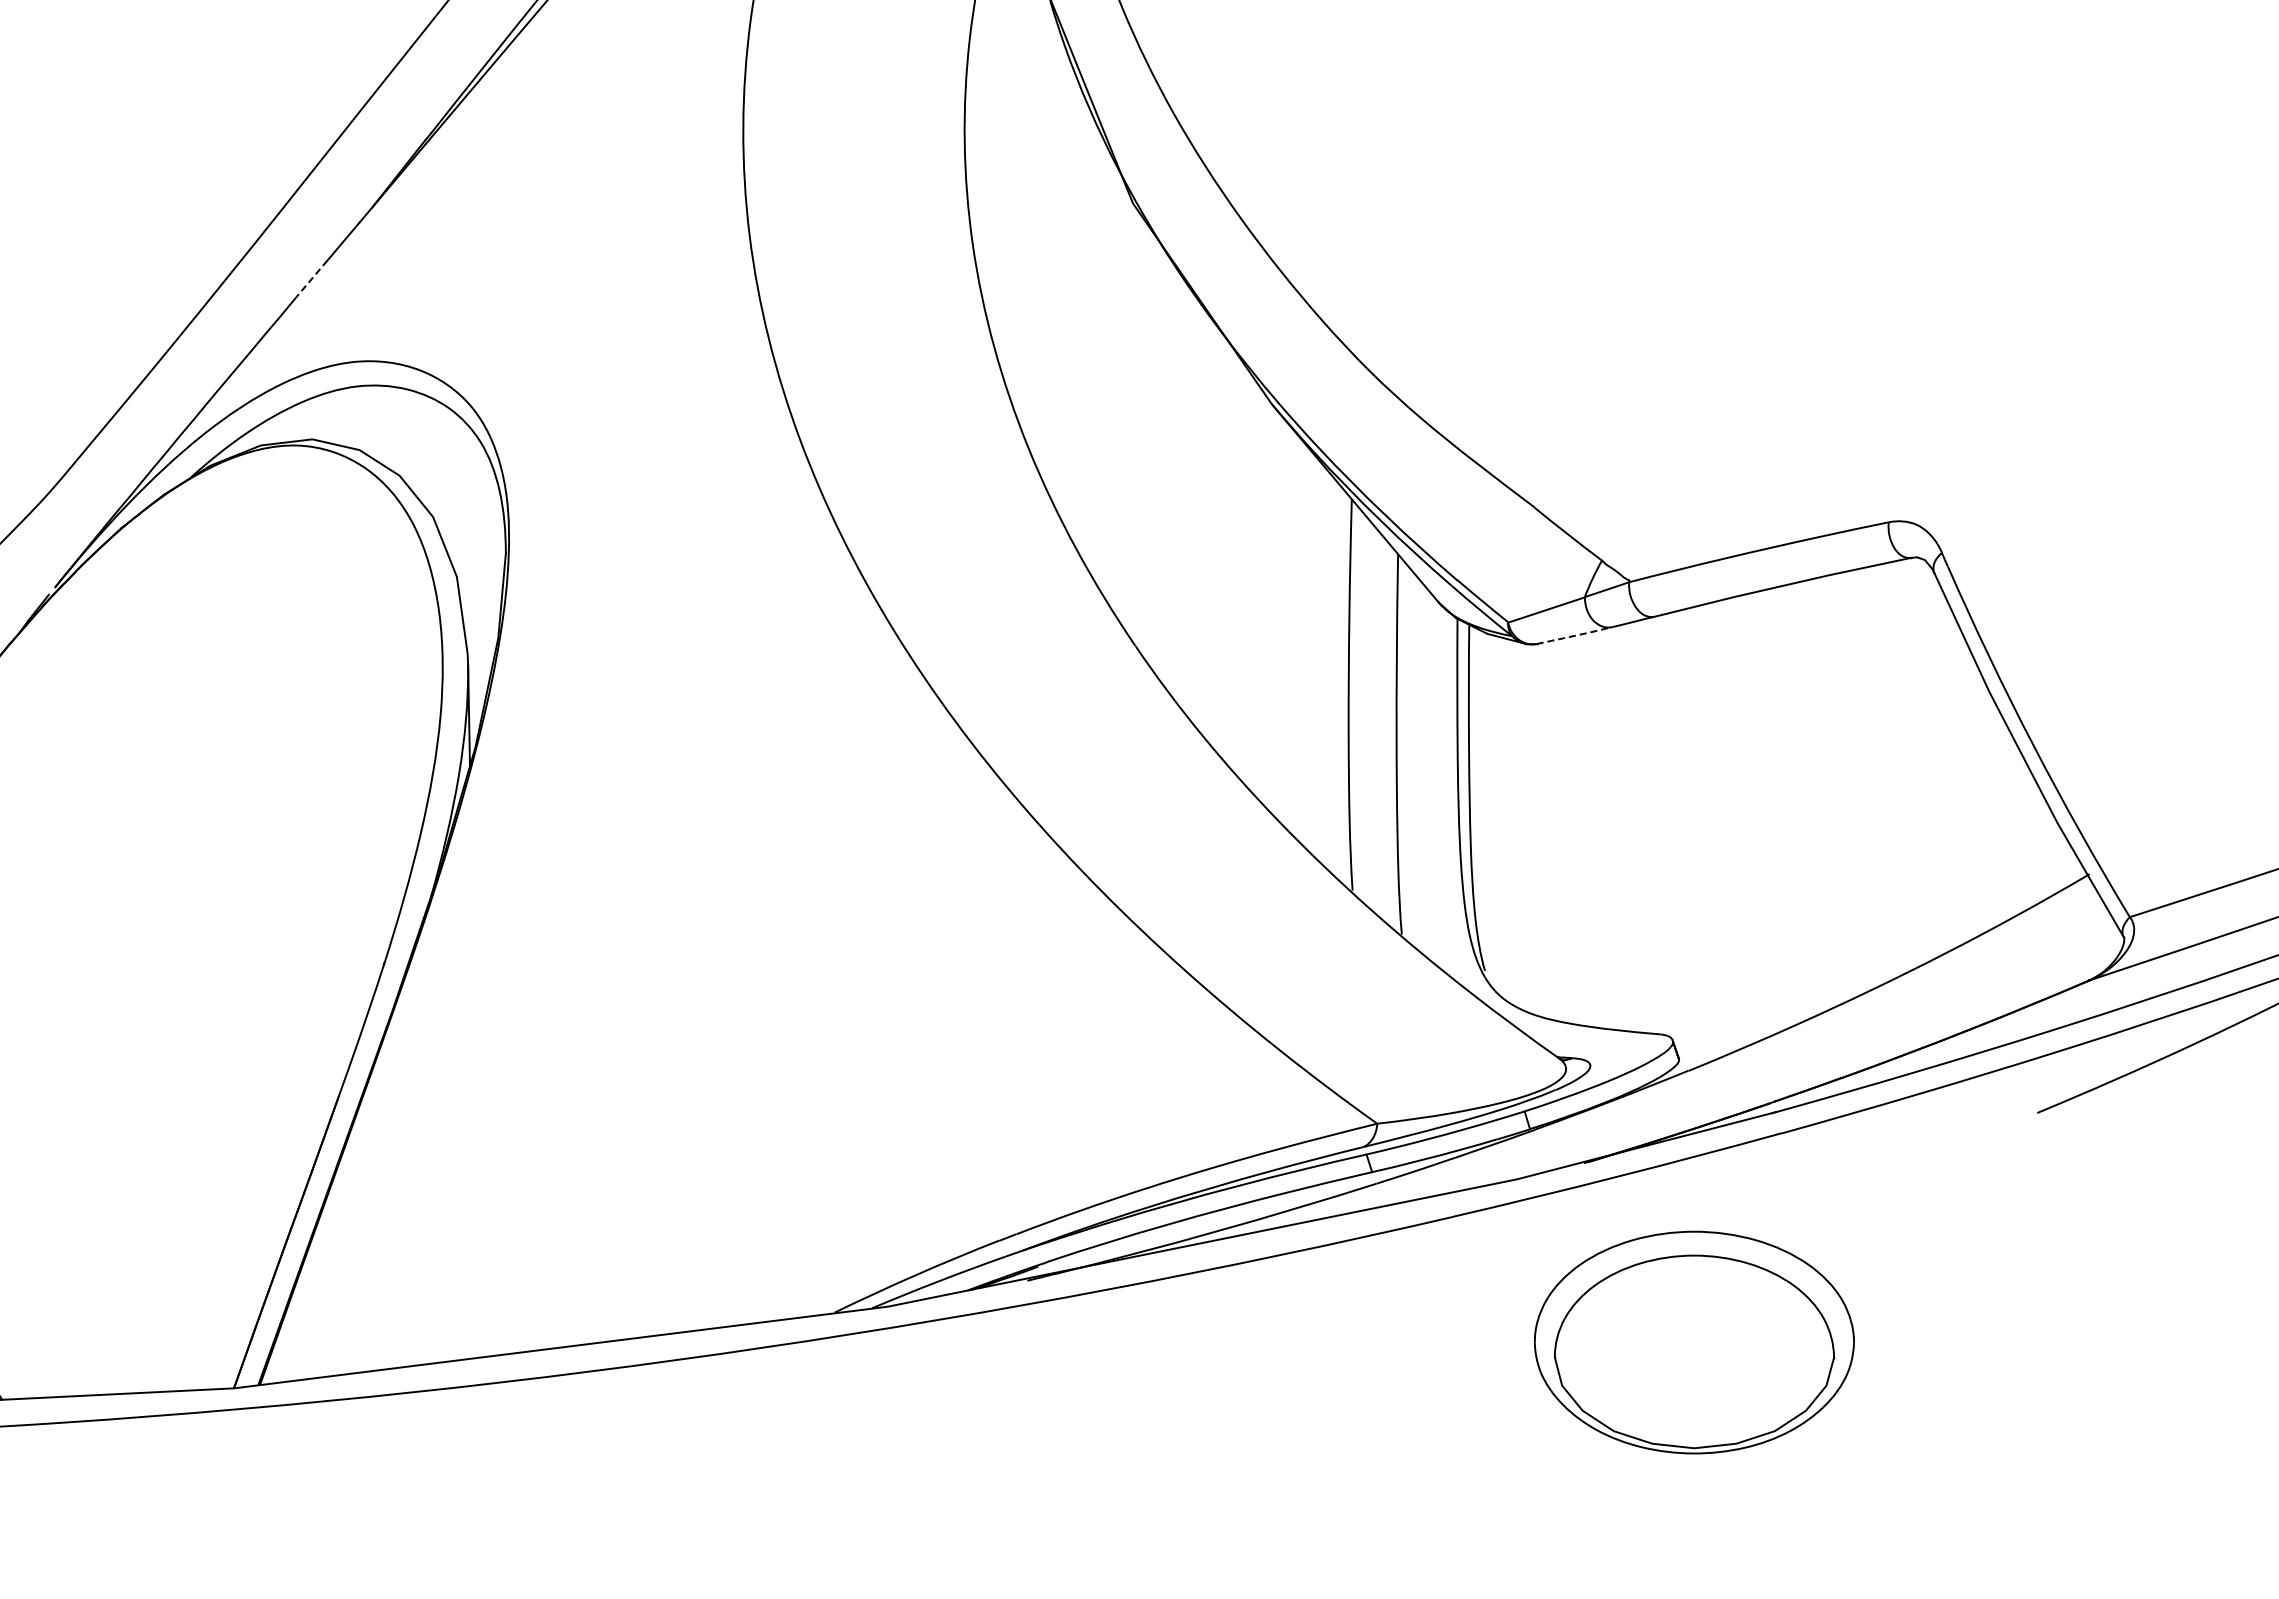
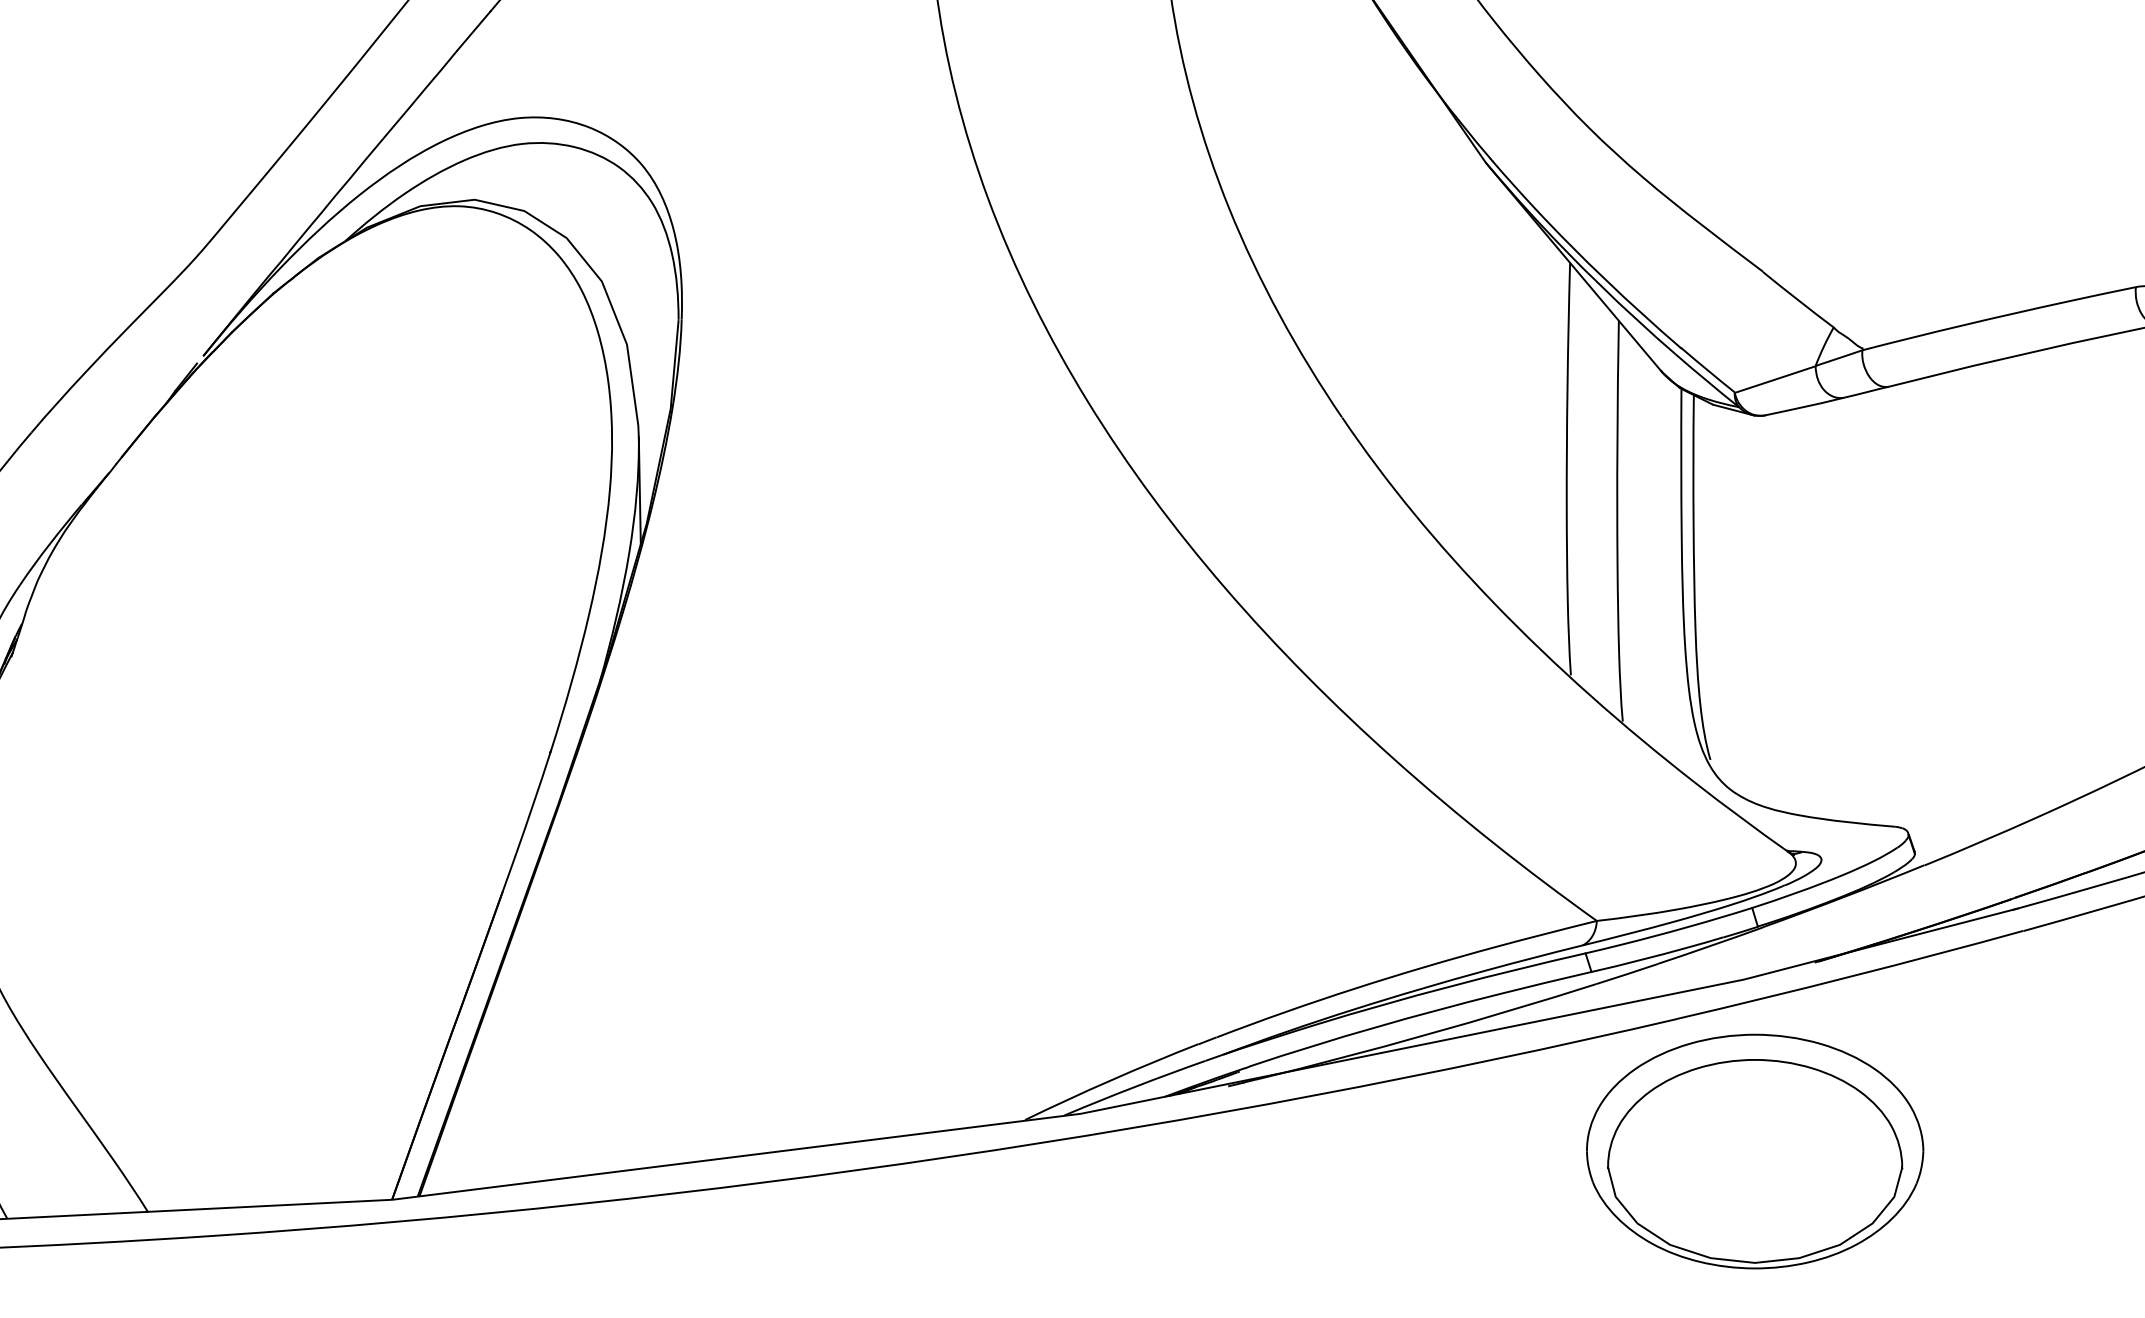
line: (311, 279) -> (473, 31), dashed -> solid
line: (1574, 635) -> (1804, 406), dashed -> solid
part: (1694, 1342) -> (1755, 1151), moved

